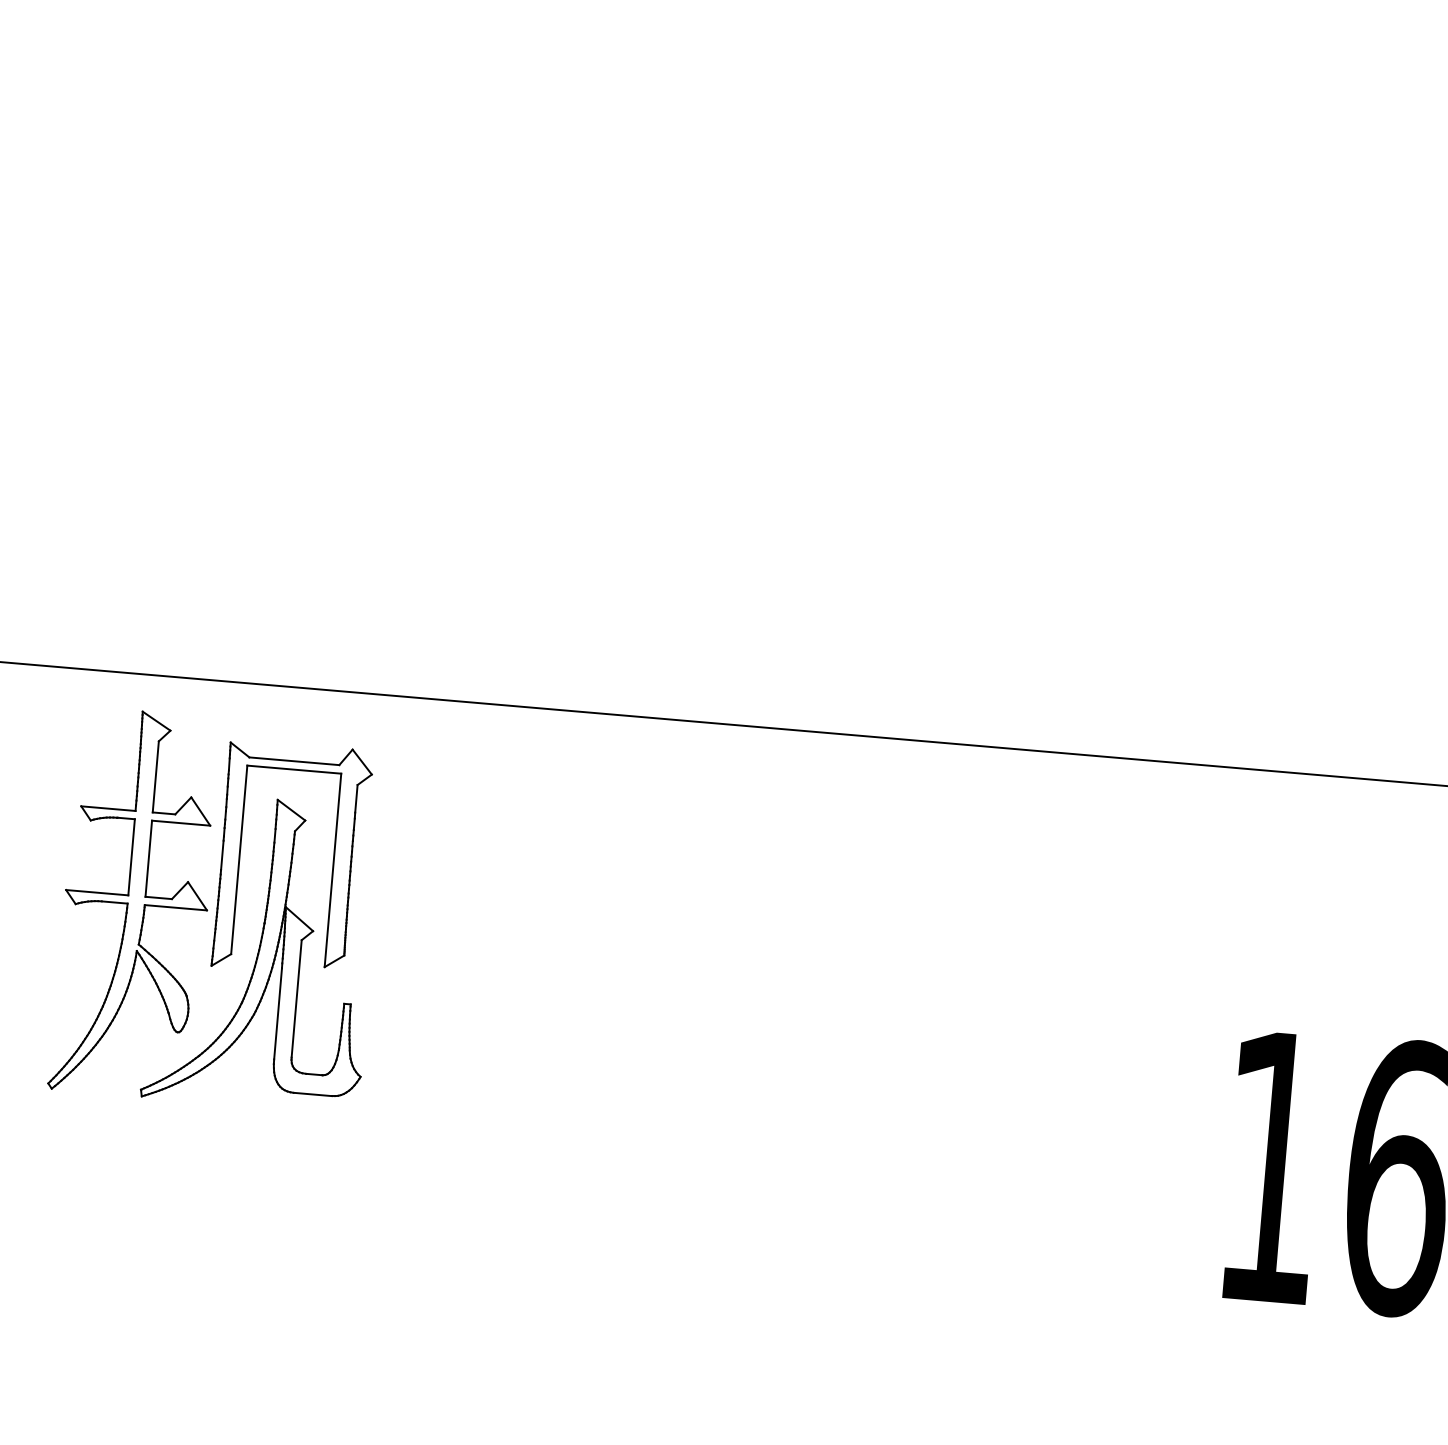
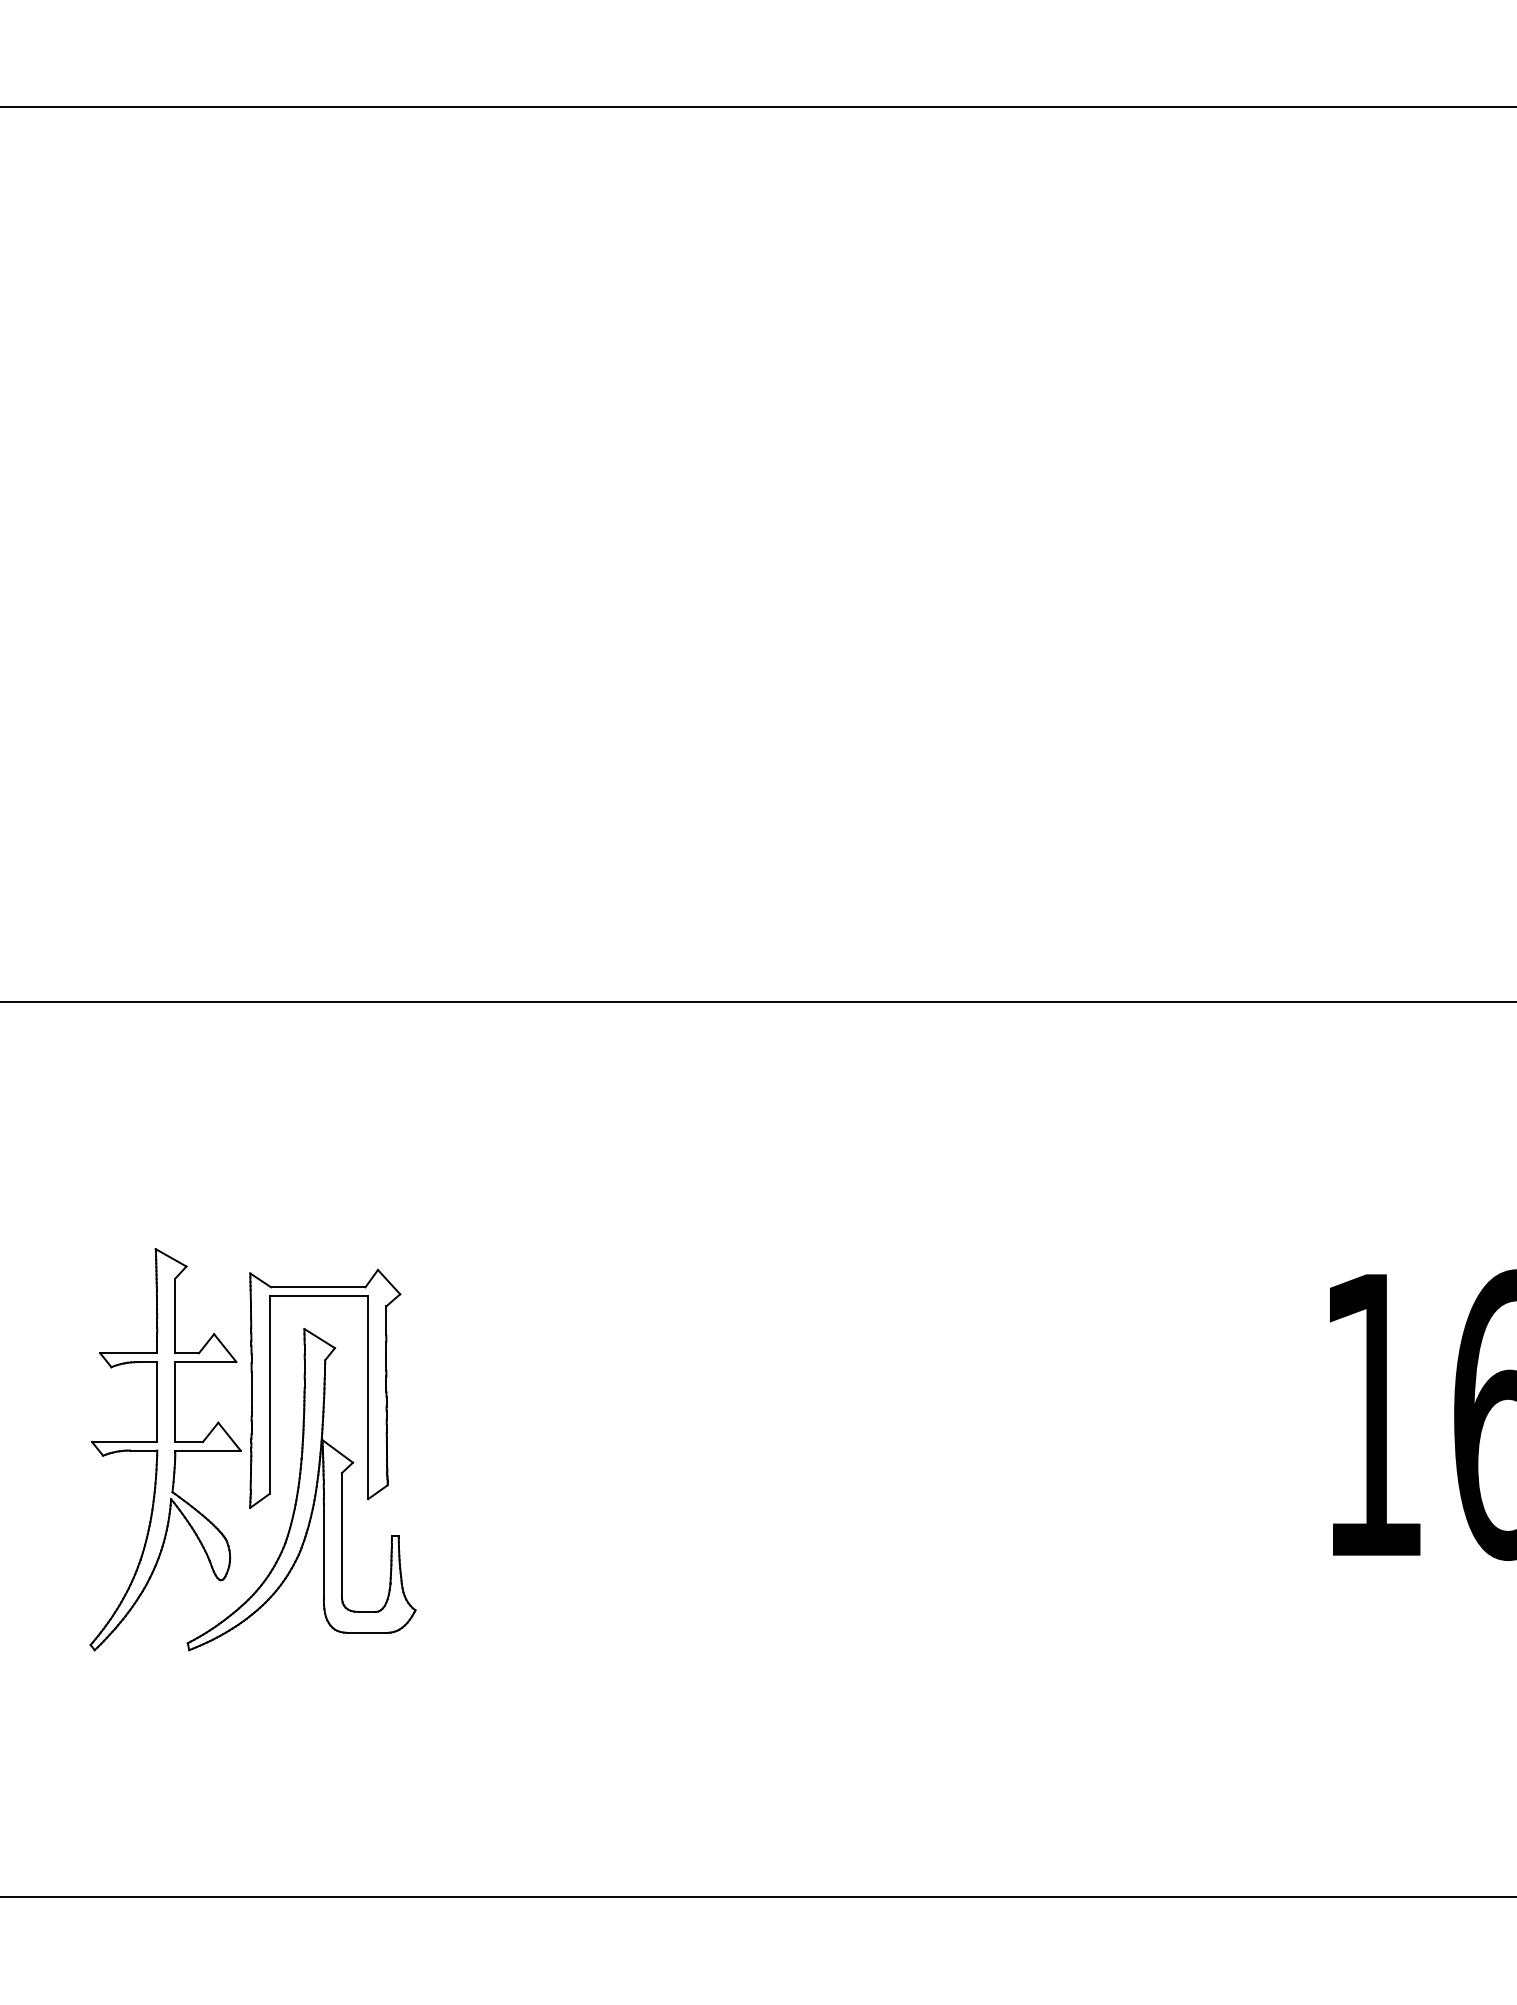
part: (218, 910) -> (252, 1449), moved

